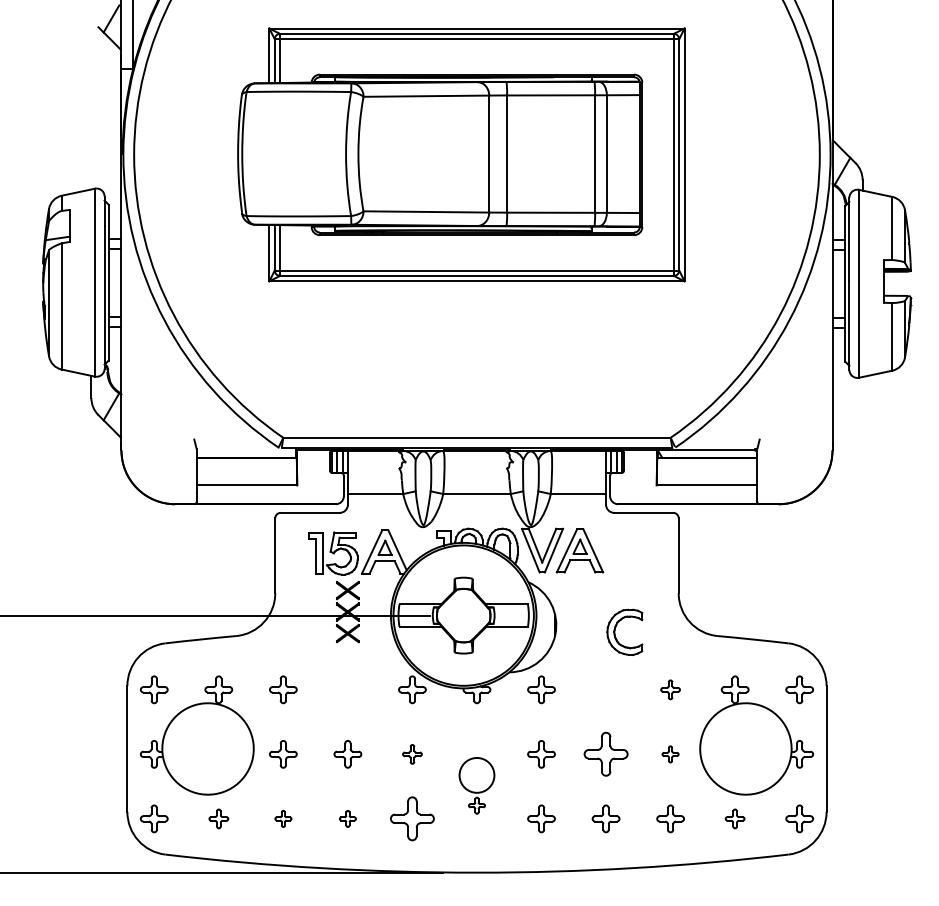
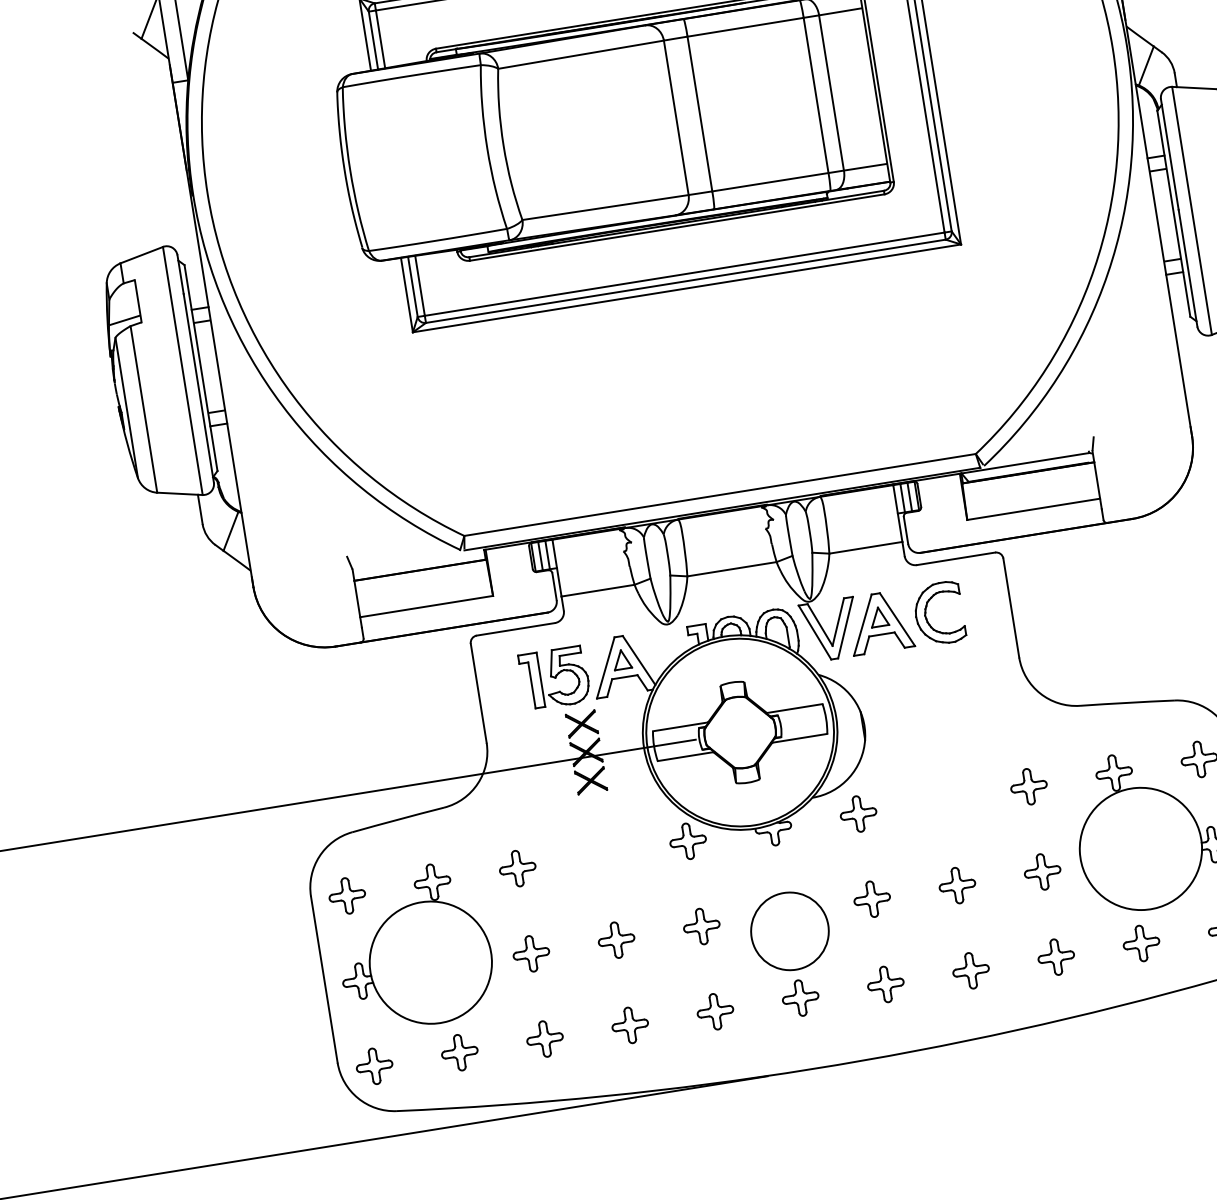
part: (616, 627) -> (927, 609), moved
part: (670, 689) -> (1028, 786), size x1.43
part: (412, 754) -> (701, 926), size x1.43
part: (605, 754) -> (956, 885), size x0.62
part: (670, 754) -> (1042, 872), size x1.67
part: (476, 785) -> (792, 954), size x1.67
part: (218, 818) -> (459, 1052), size x1.43
part: (283, 818) -> (545, 1038), size x1.67
part: (347, 818) -> (629, 1024), size x1.67
part: (412, 818) -> (715, 1011), size x0.62
part: (734, 818) -> (1140, 943), size x1.43

